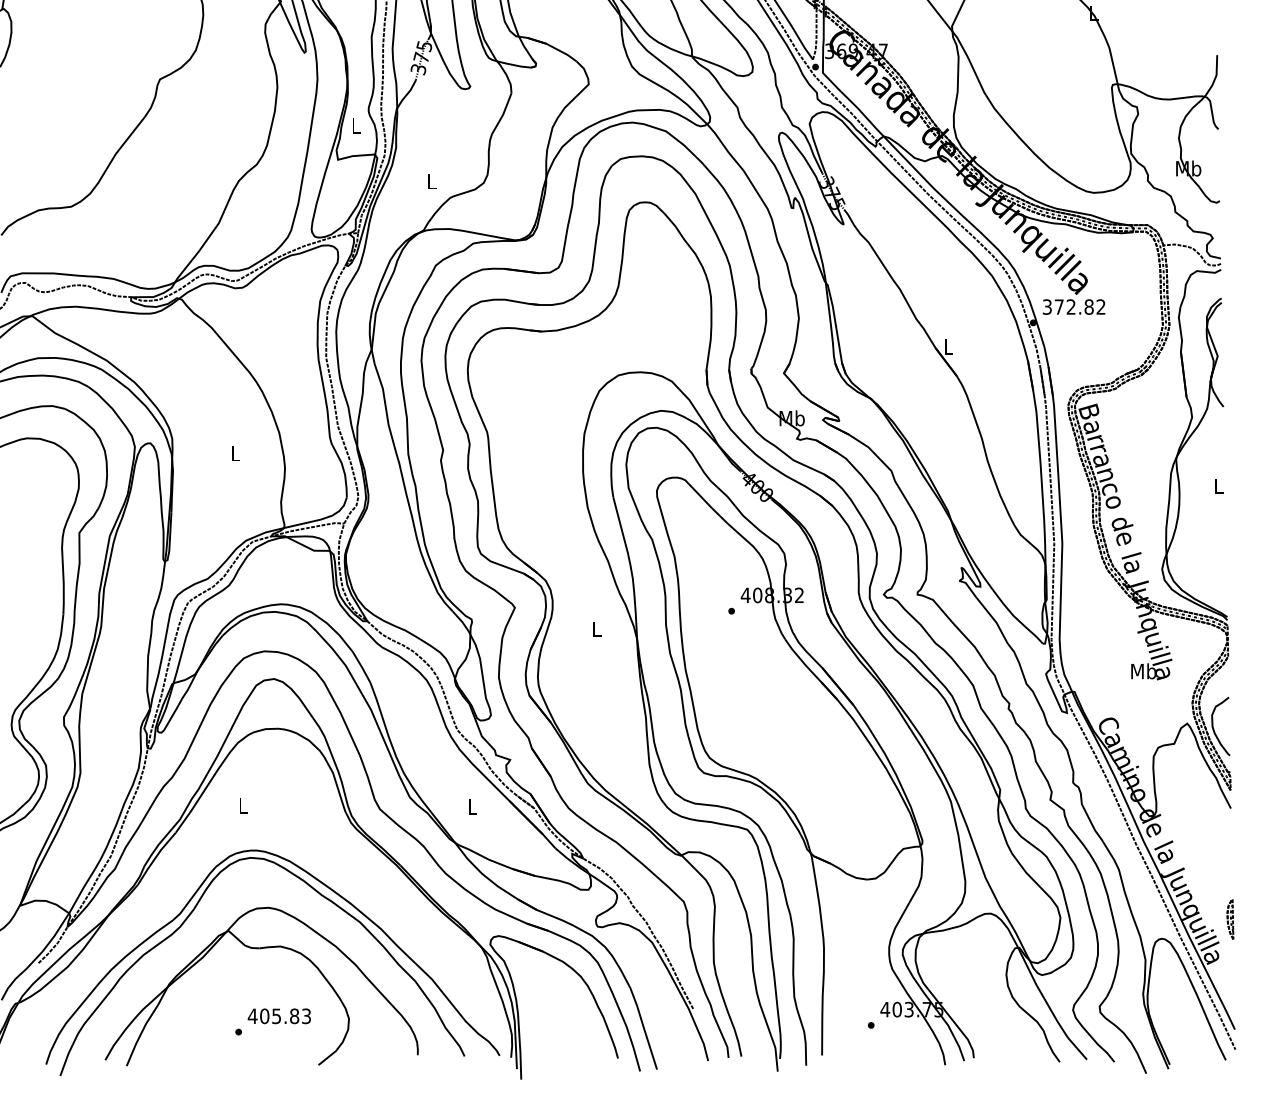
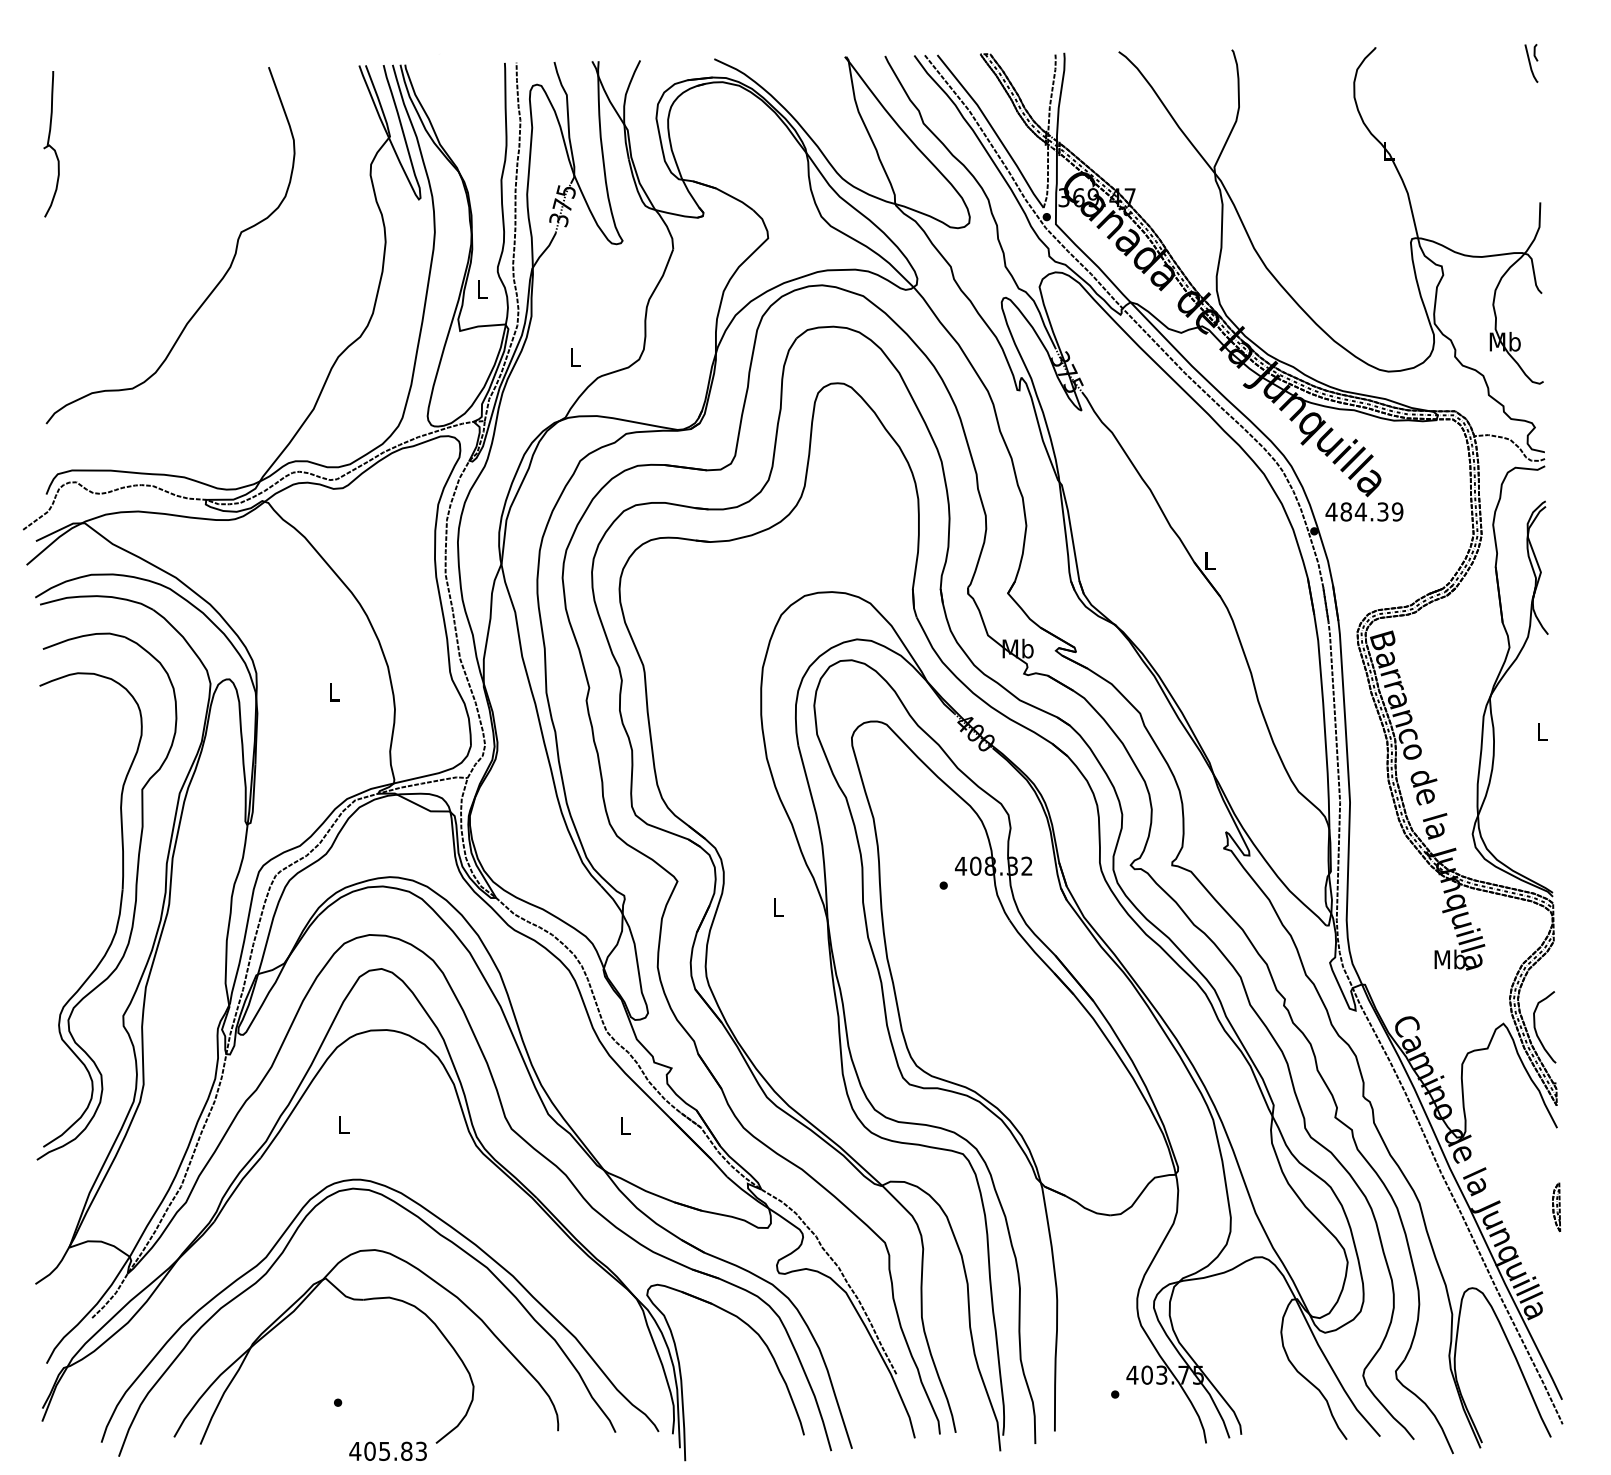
text: (1074, 306) -> (1364, 511), 372.82 -> 484.39
part: (1230, 919) -> (1556, 1207), moved
text: (278, 1015) -> (387, 1450), moved

